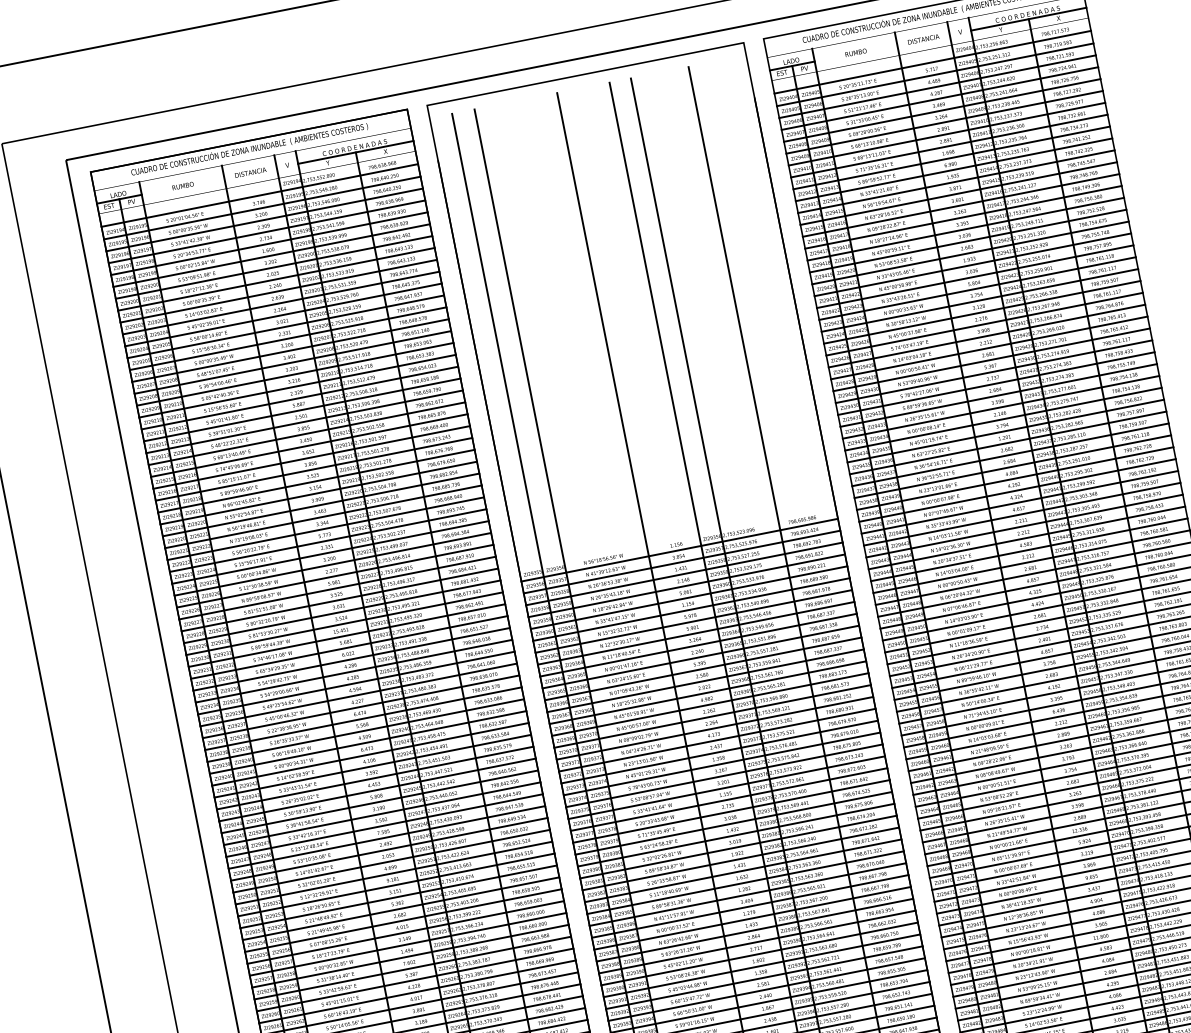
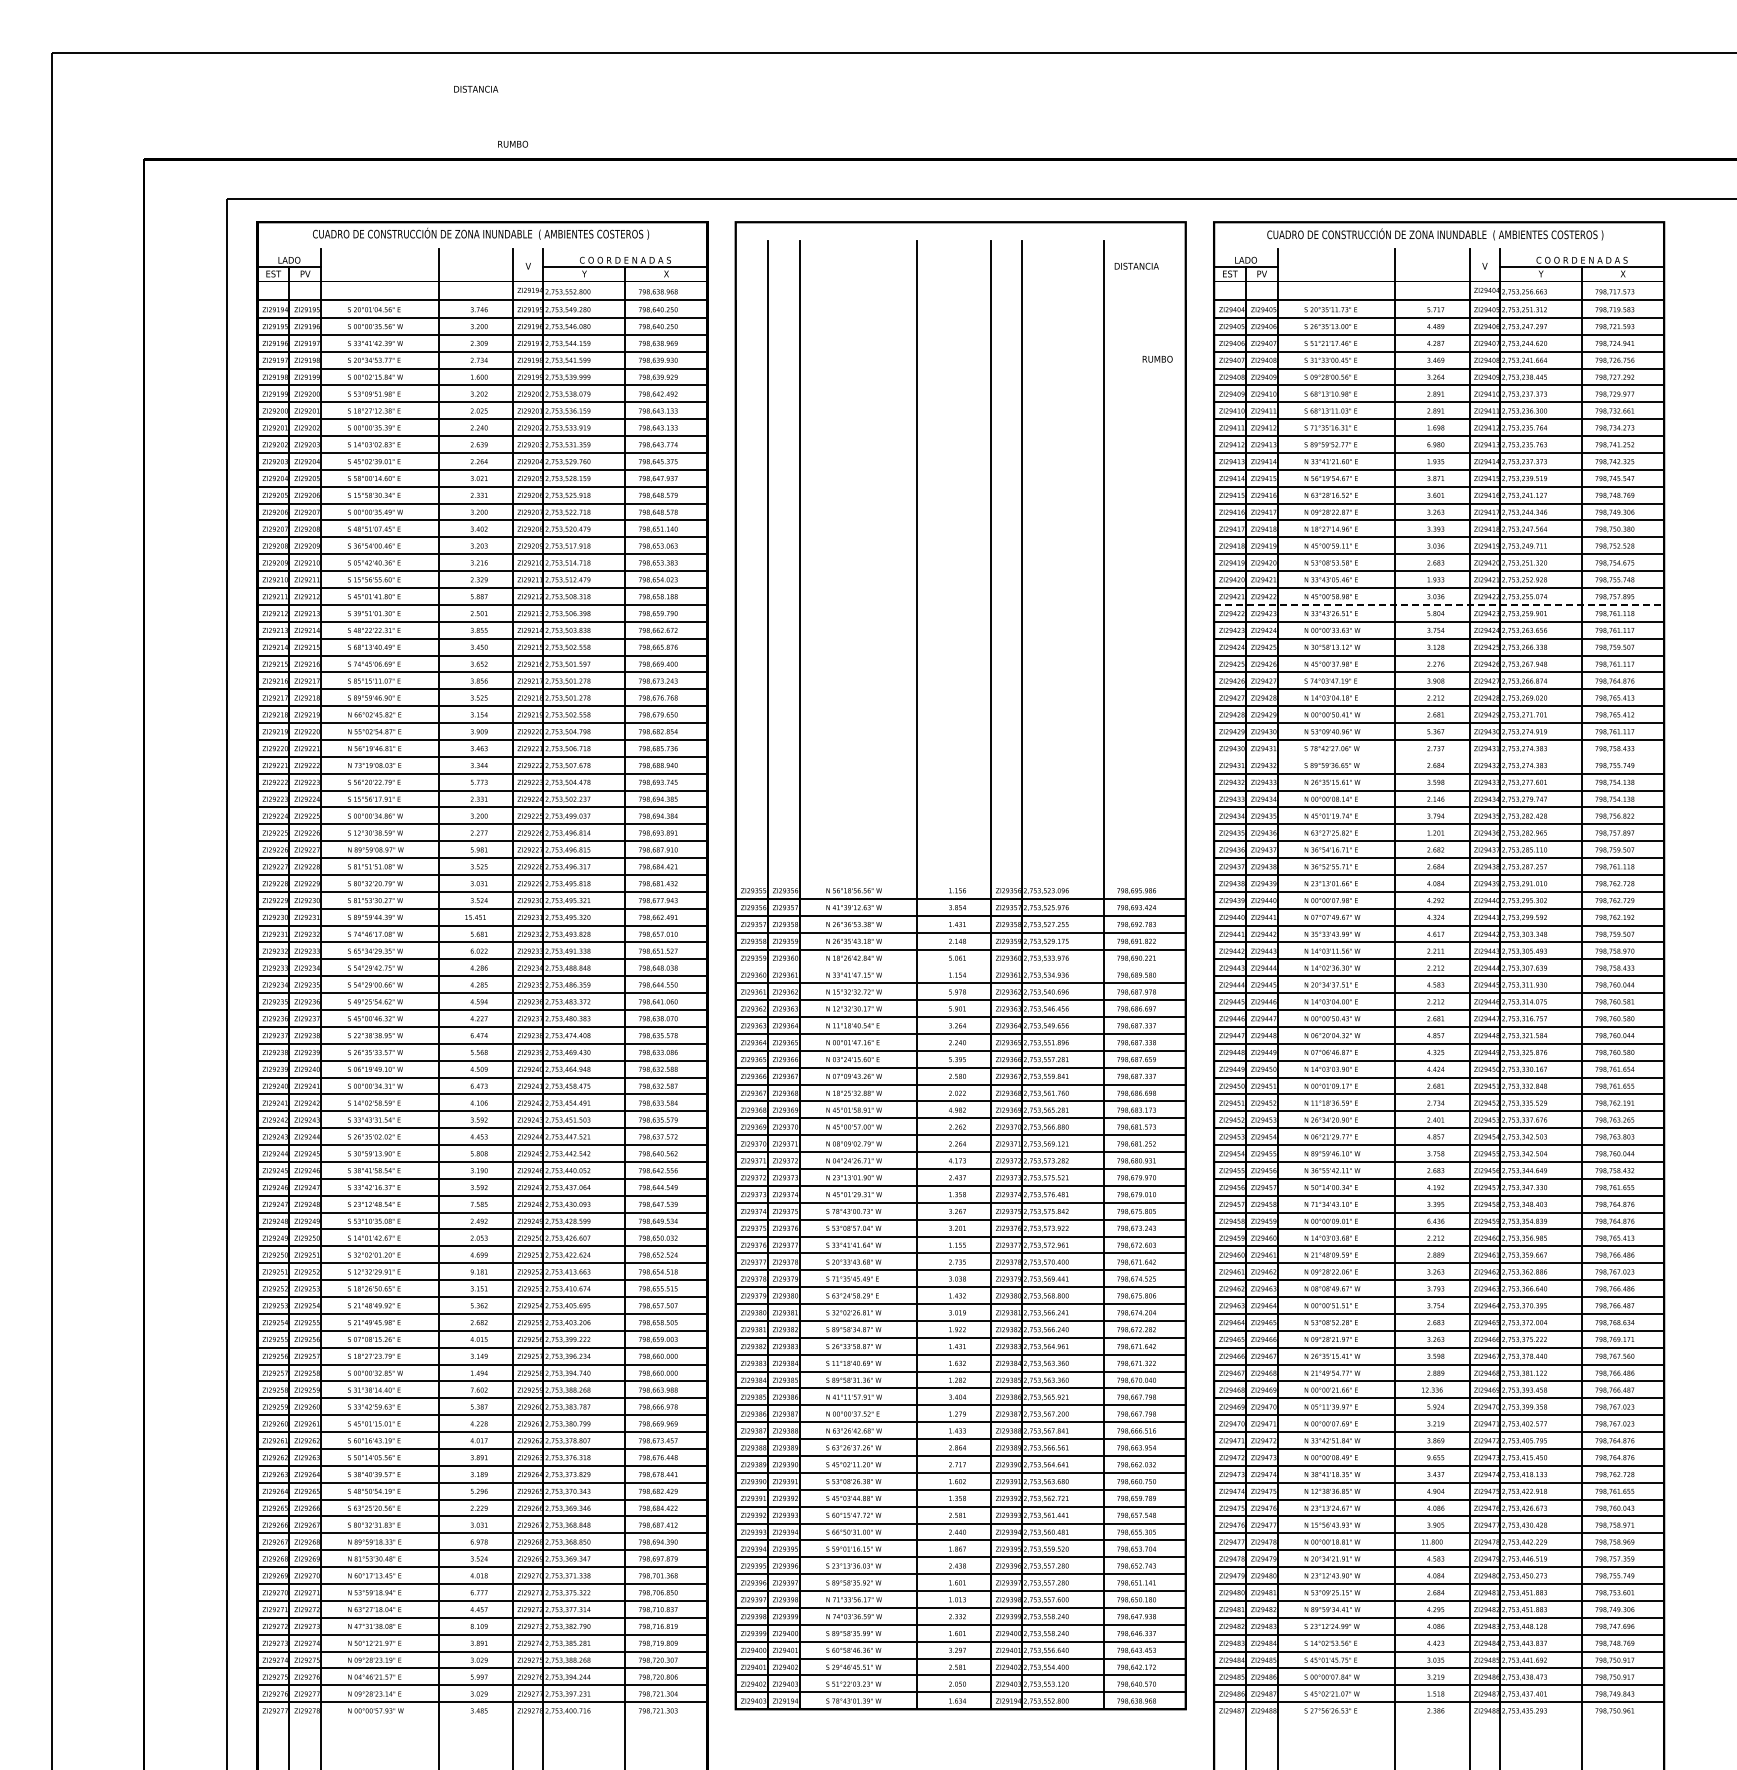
text: (923, 38) -> (1136, 265), moved
text: (855, 52) -> (1157, 358), moved
text: (250, 172) -> (476, 88), moved
text: (183, 185) -> (513, 143), moved
line: (975, 276) -> (1439, 604), solid -> dashed
line: (996, 383) -> (1439, 756), removed
line: (688, 597) -> (960, 966), removed

